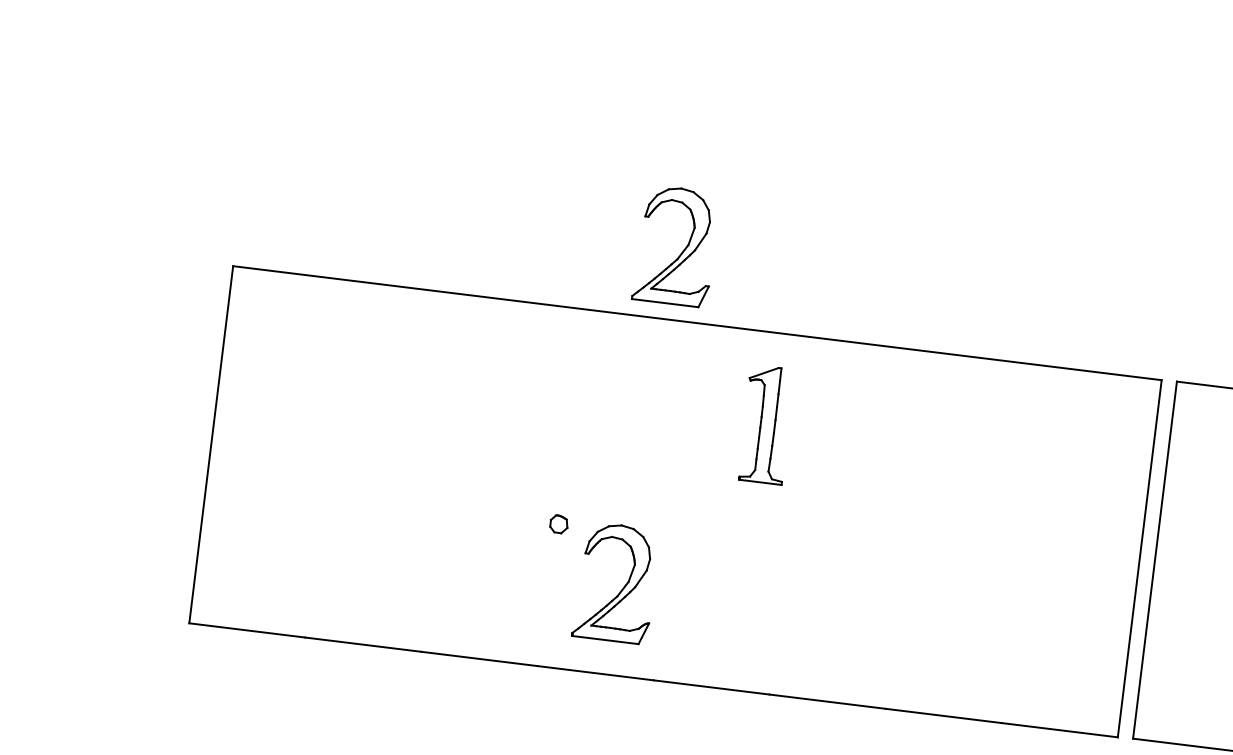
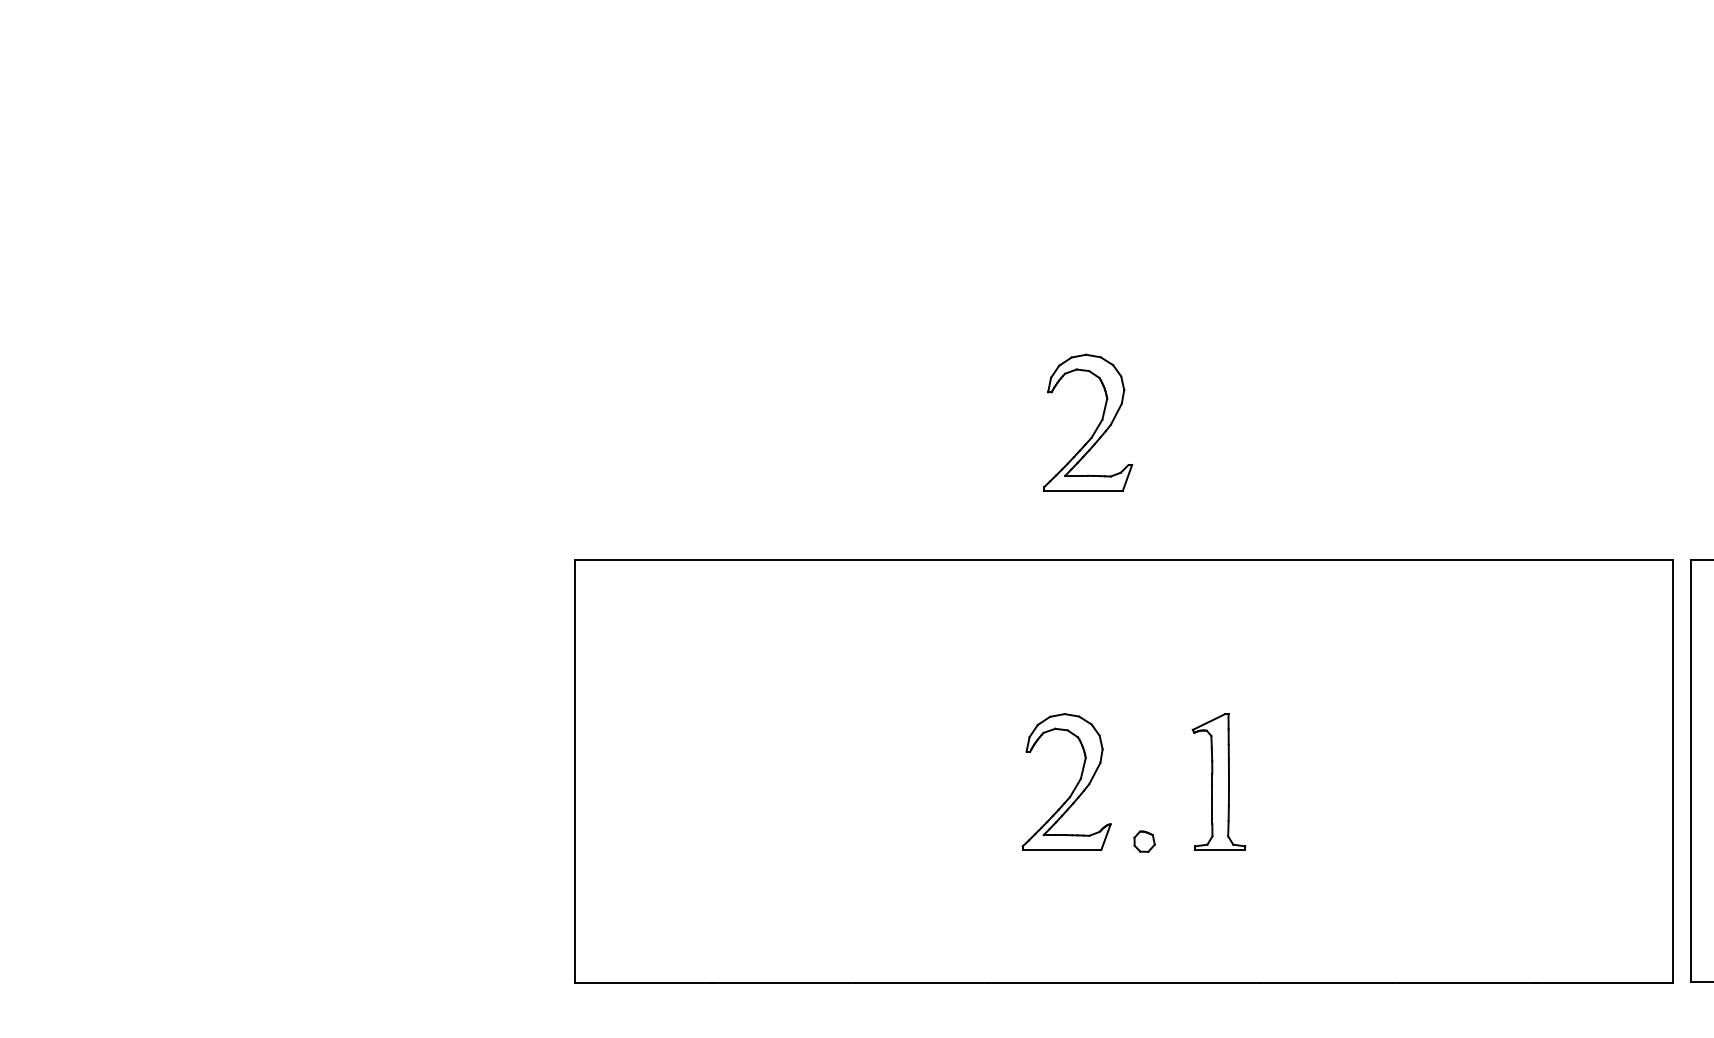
part: (682, 251) -> (1096, 427), moved
part: (766, 424) -> (1218, 781), moved
part: (559, 524) -> (1144, 841), moved
part: (623, 586) -> (1075, 785), moved

